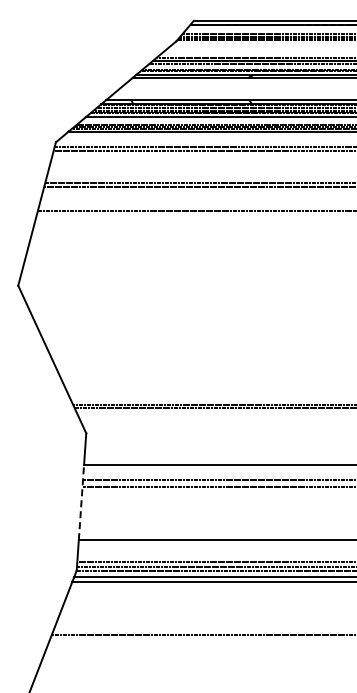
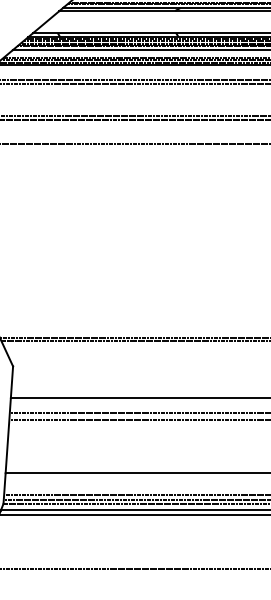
line: (81, 502) -> (8, 435), dashed -> solid

